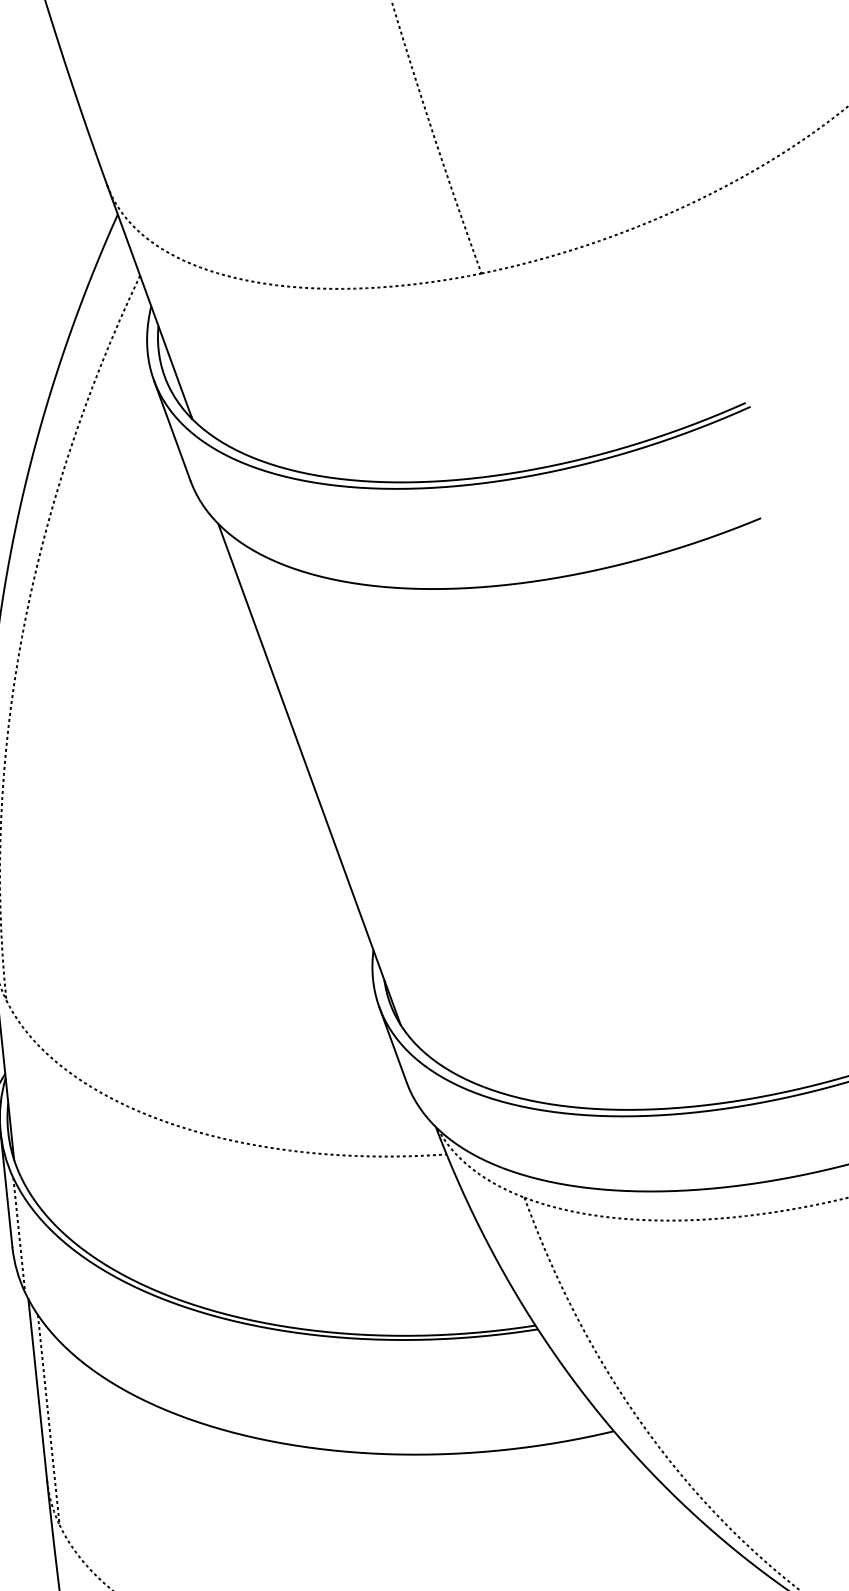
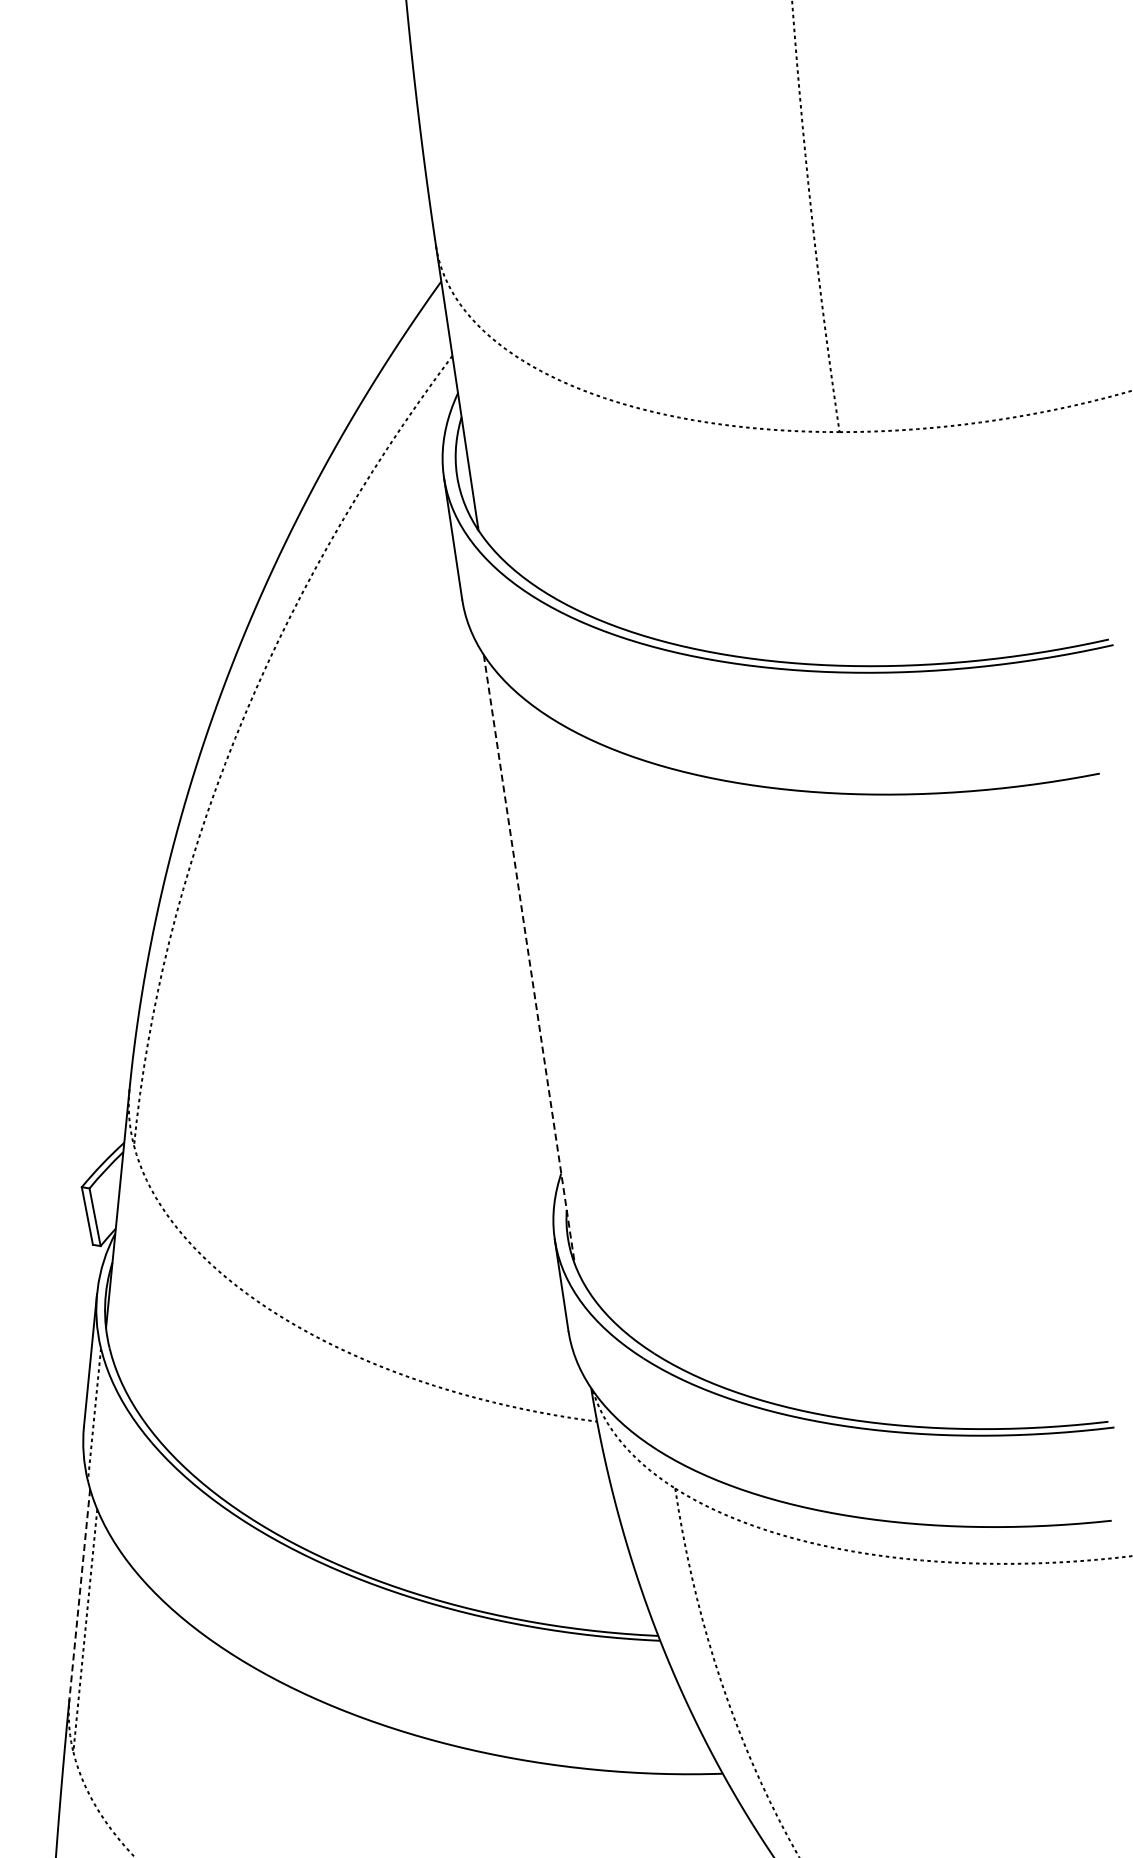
line: (309, 775) -> (529, 960), solid -> dashed
line: (37, 1390) -> (79, 1594), solid -> dashed

